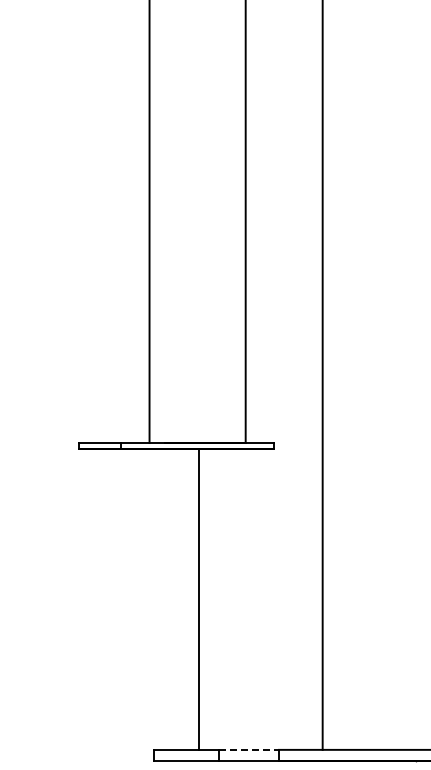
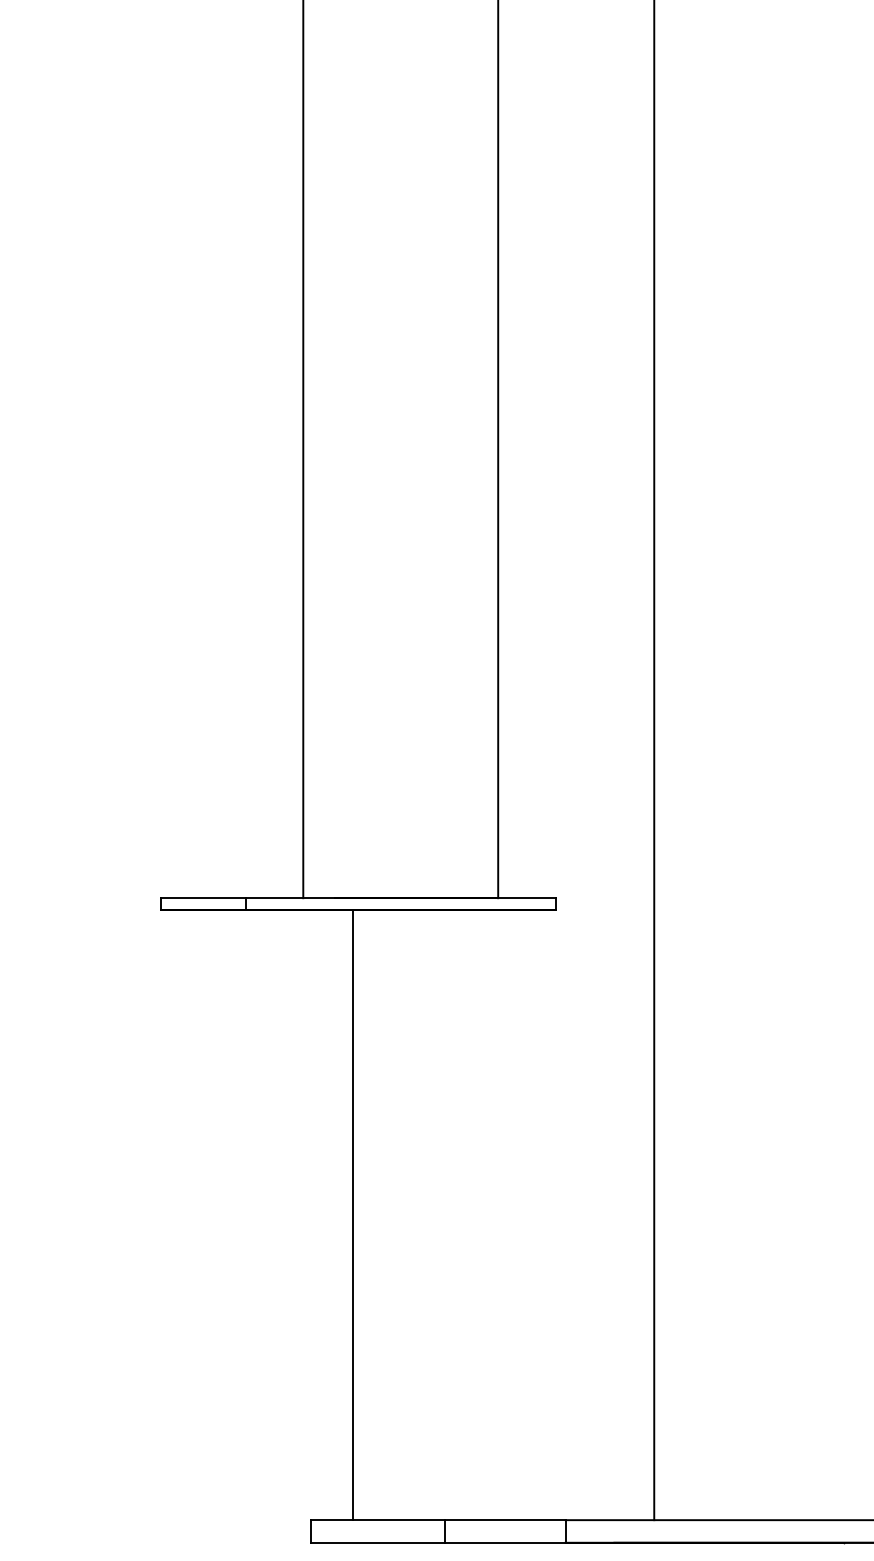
line: (199, 598) -> (353, 1213), moved
line: (249, 749) -> (505, 1519), dashed -> solid

